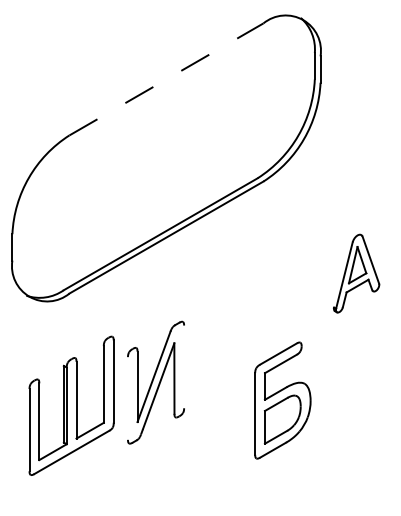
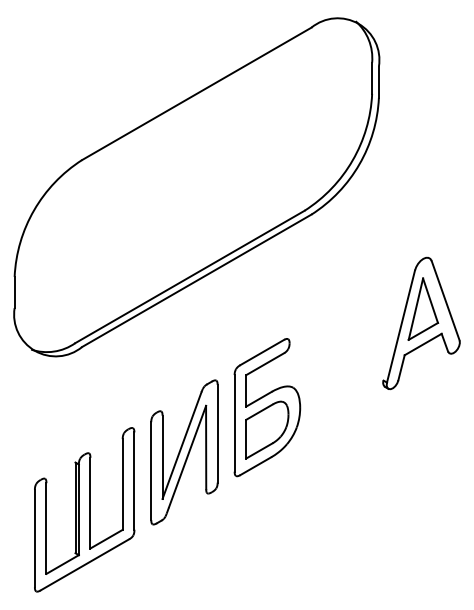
line: (167, 79) -> (197, 93), dashed -> solid
part: (356, 273) -> (421, 323), size x1.43
line: (184, 366) -> (217, 433), added
line: (128, 398) -> (151, 471), added
part: (282, 400) -> (267, 407), moved
part: (71, 405) -> (84, 509), moved

